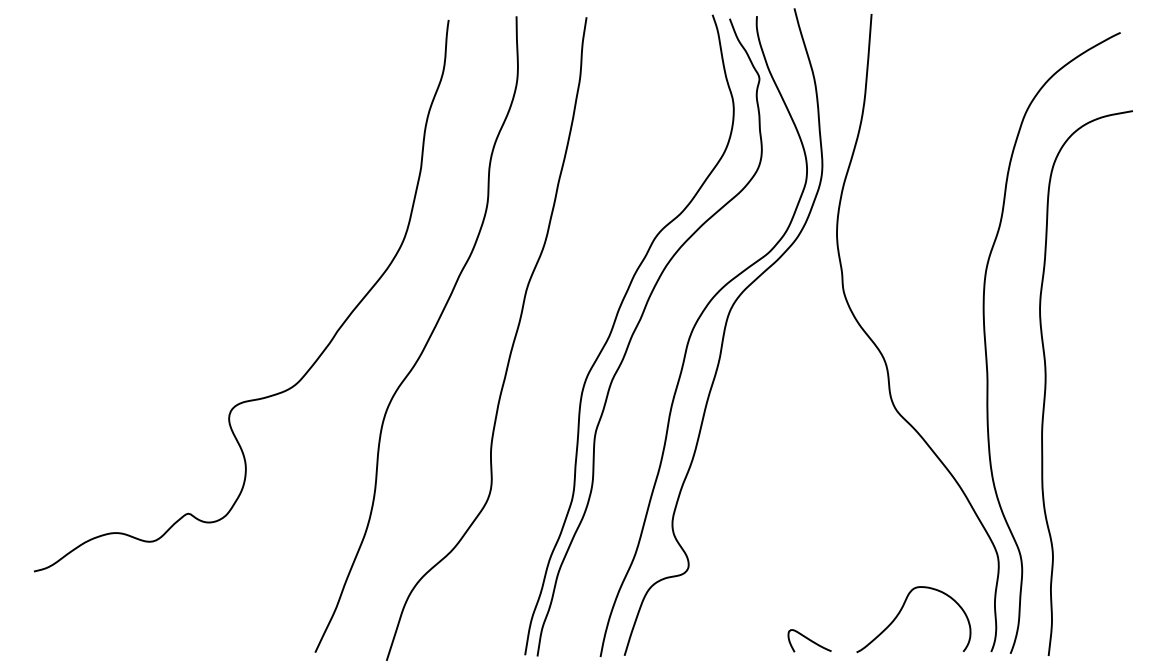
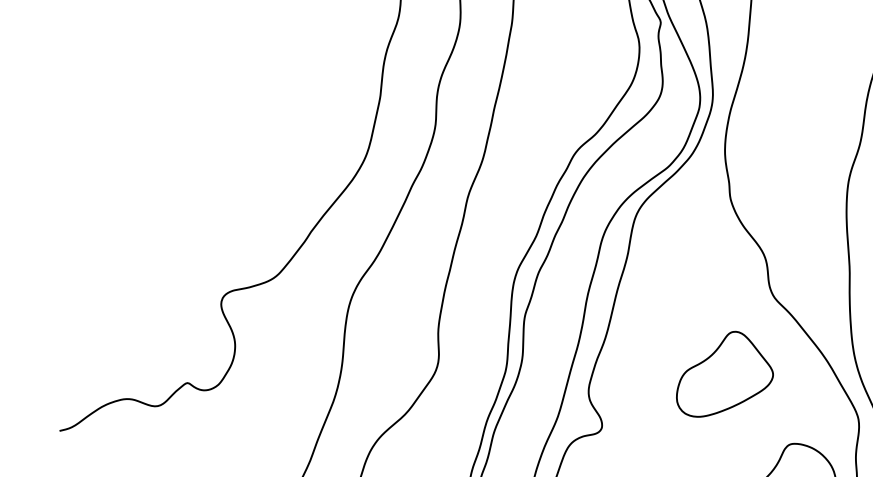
part: (836, 503) -> (724, 374), added

